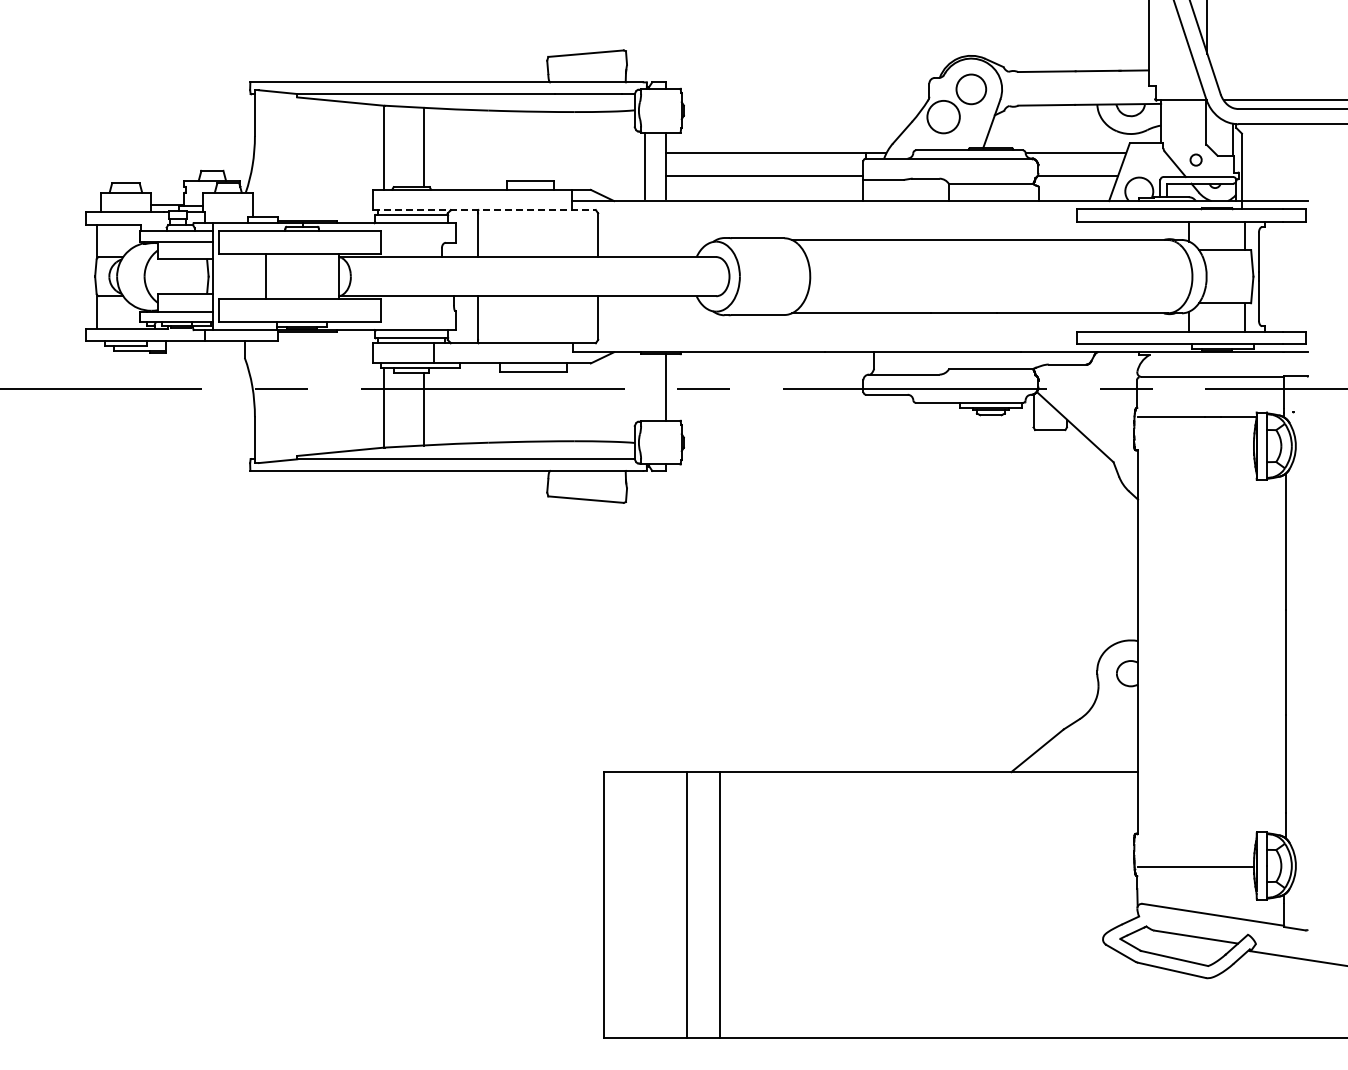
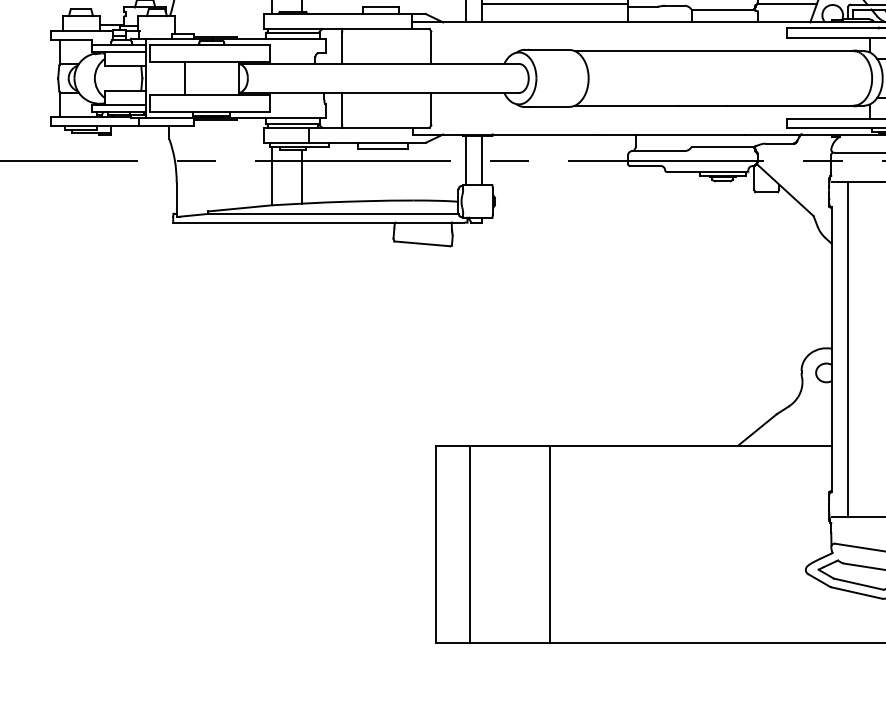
line: (484, 210) -> (346, 29), dashed -> solid
line: (645, 387) -> (466, 160), added
line: (1160, 641) -> (848, 349), added
line: (686, 905) -> (470, 544), moved
line: (719, 905) -> (550, 544), moved

